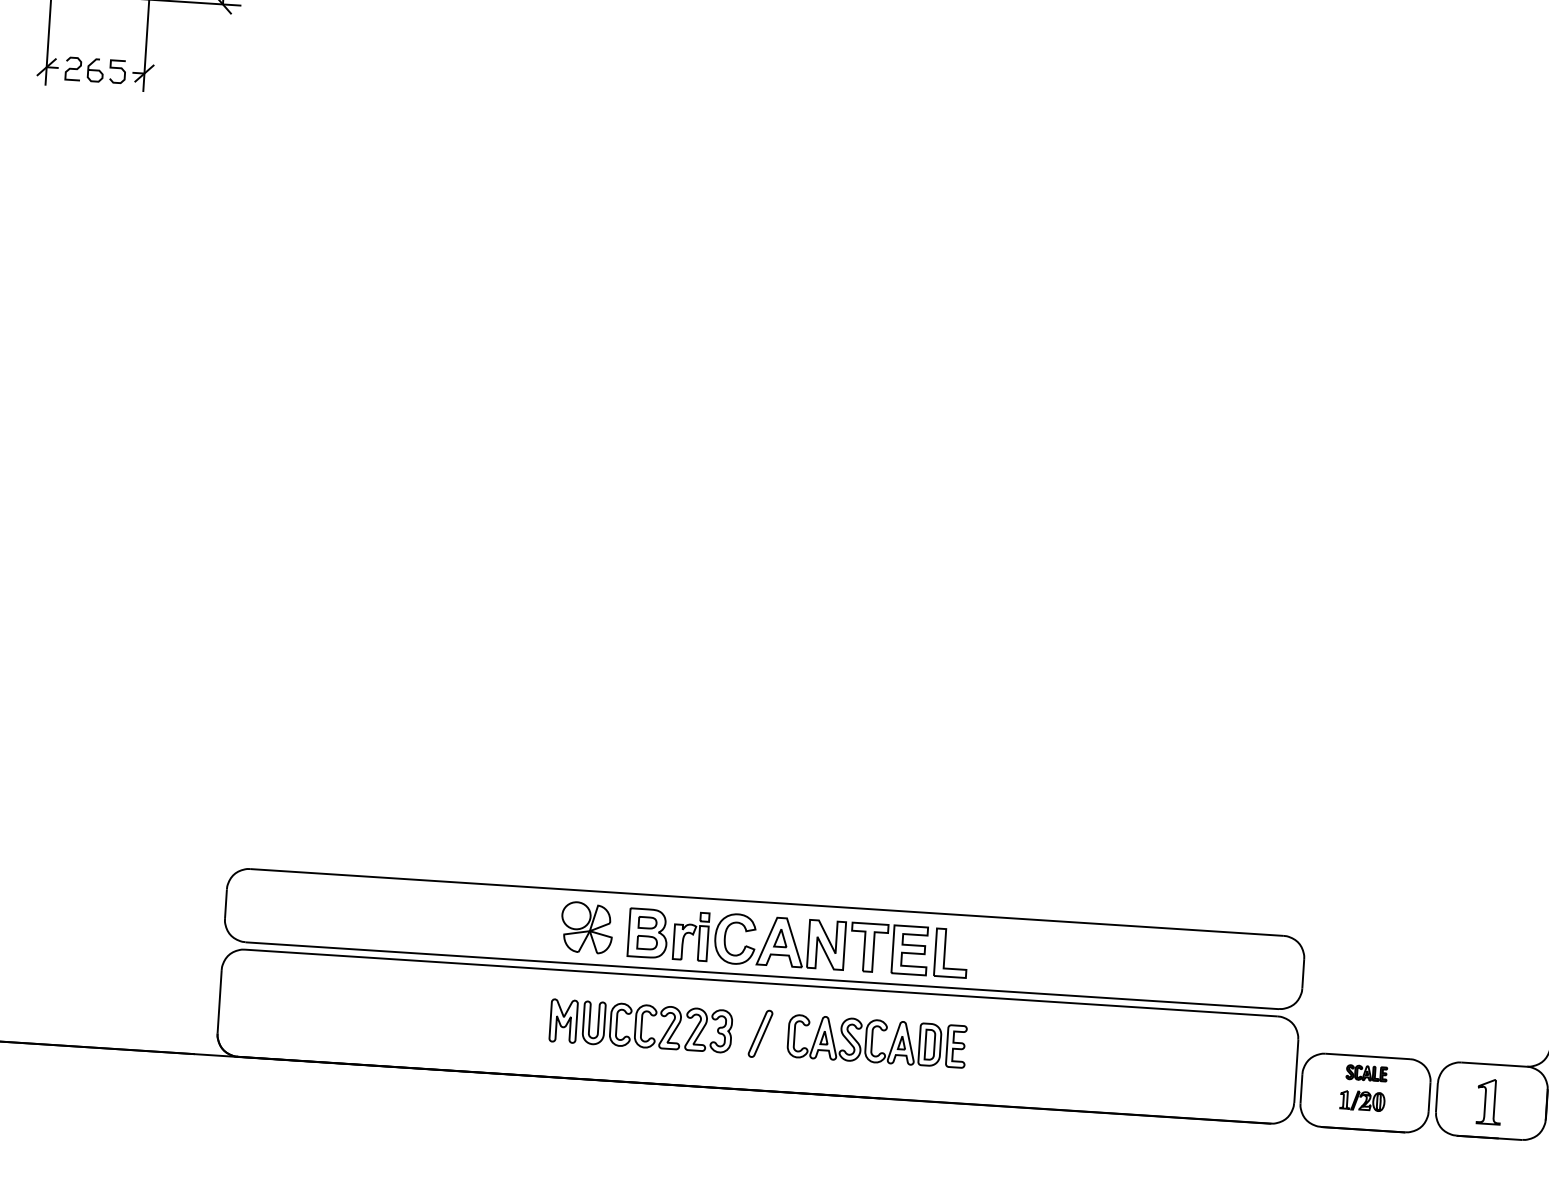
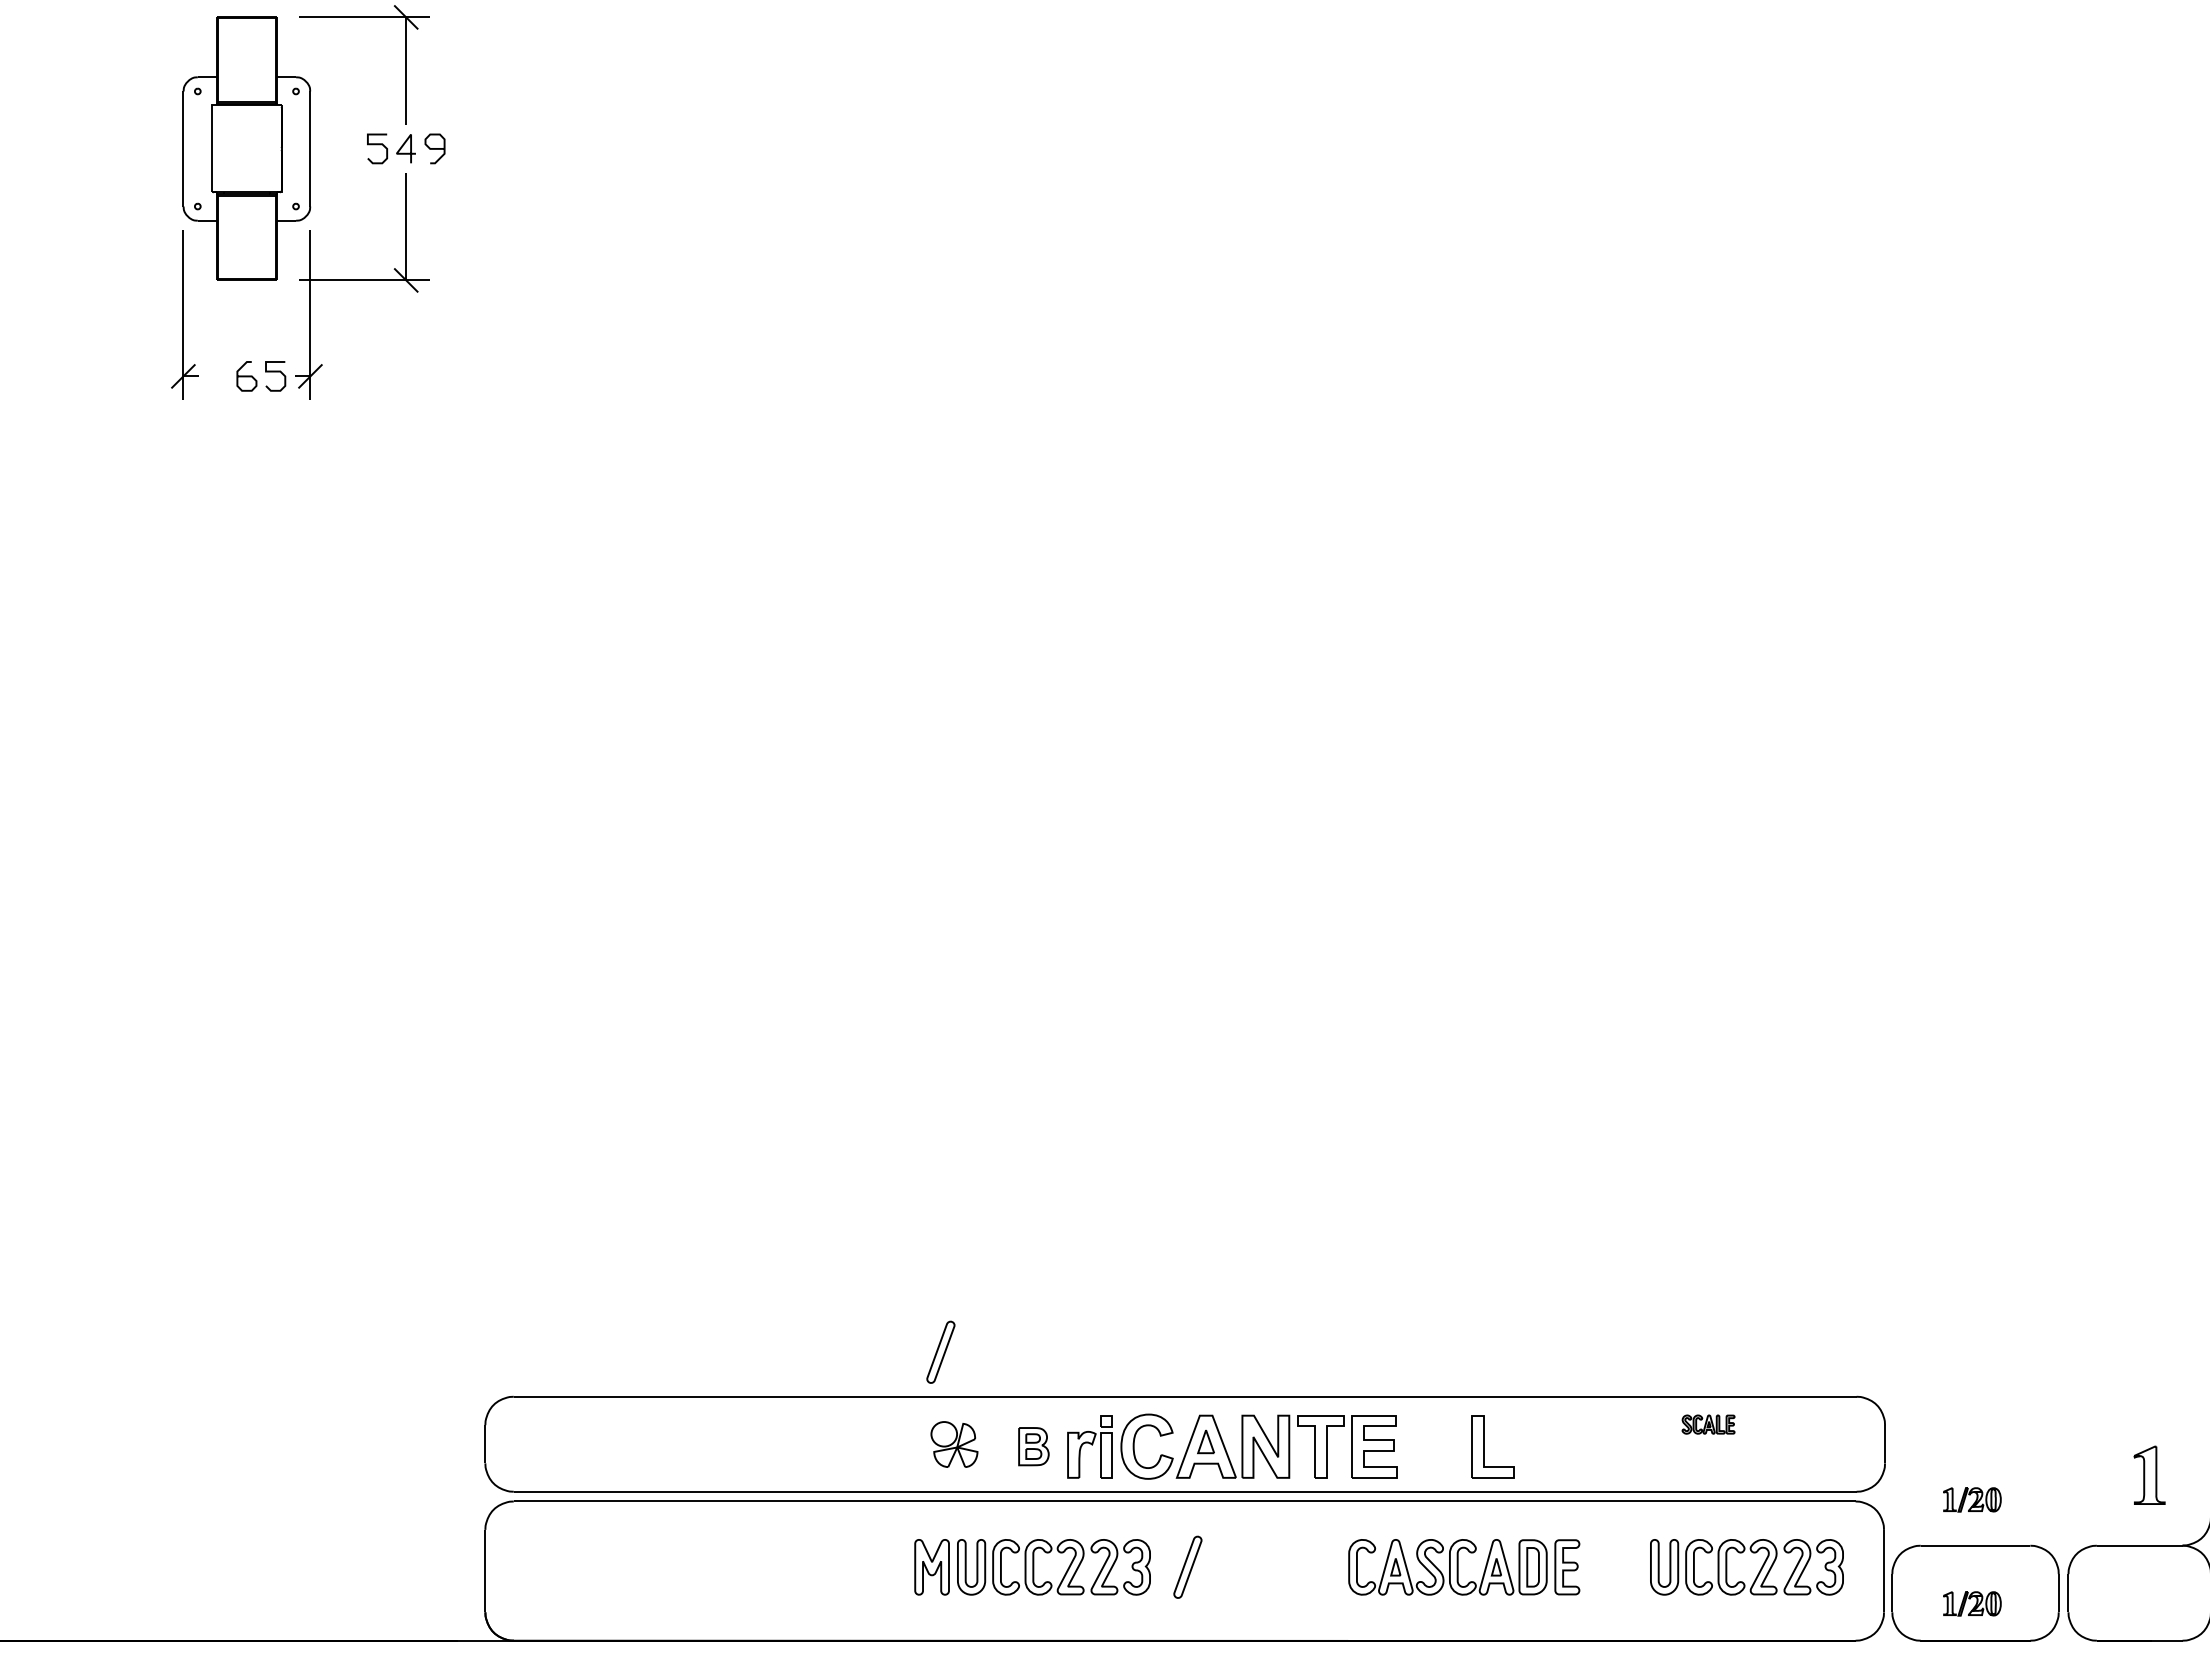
curve: (72, 69) -> (217, 376), removed
part: (580, 855) -> (940, 1351), added
part: (587, 927) -> (954, 1444), size x0.7
part: (647, 933) -> (1033, 1446), size x0.6
part: (944, 952) -> (1484, 1446), moved
part: (1367, 1020) -> (1972, 1499), added
part: (877, 1041) -> (1464, 1567), moved
part: (1199, 1066) -> (1758, 1572), added
part: (1366, 1073) -> (1708, 1424), moved
part: (1489, 1101) -> (2149, 1474), moved

